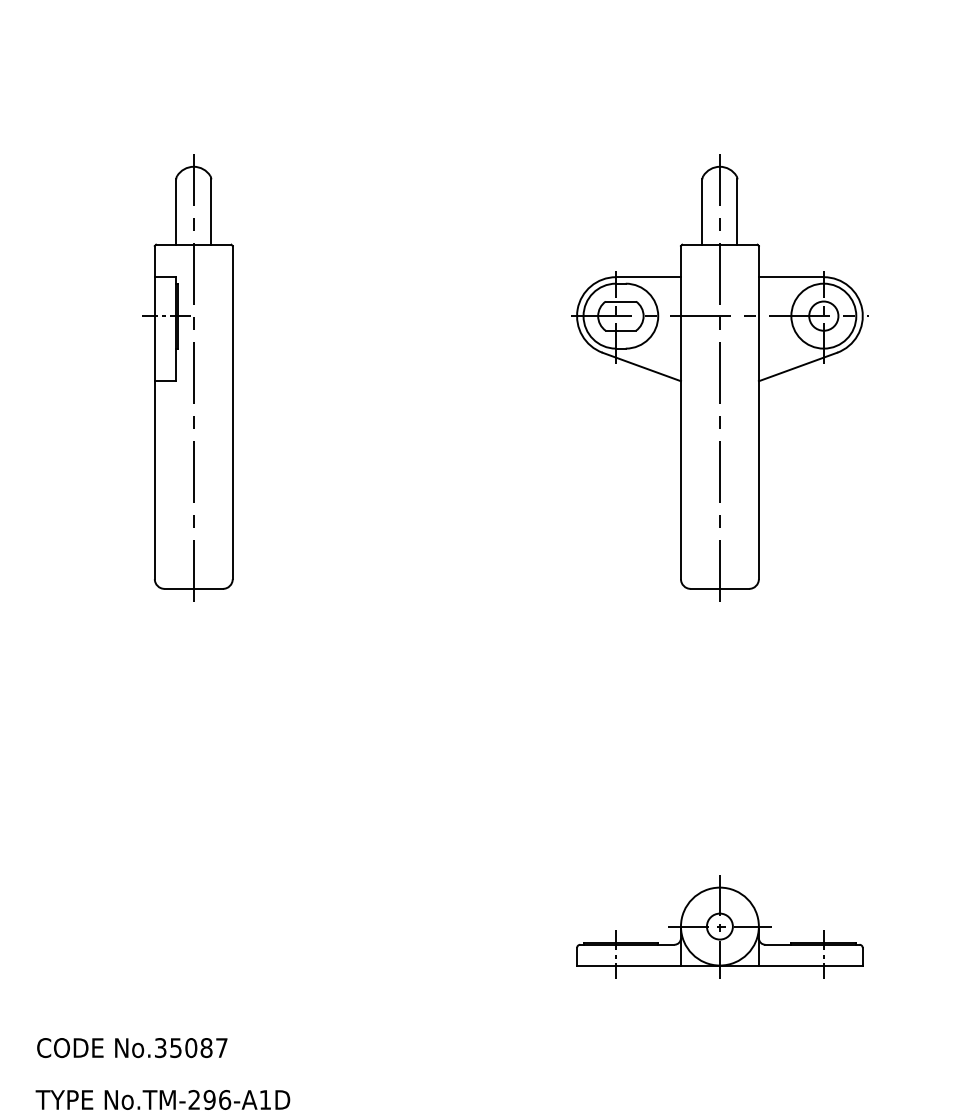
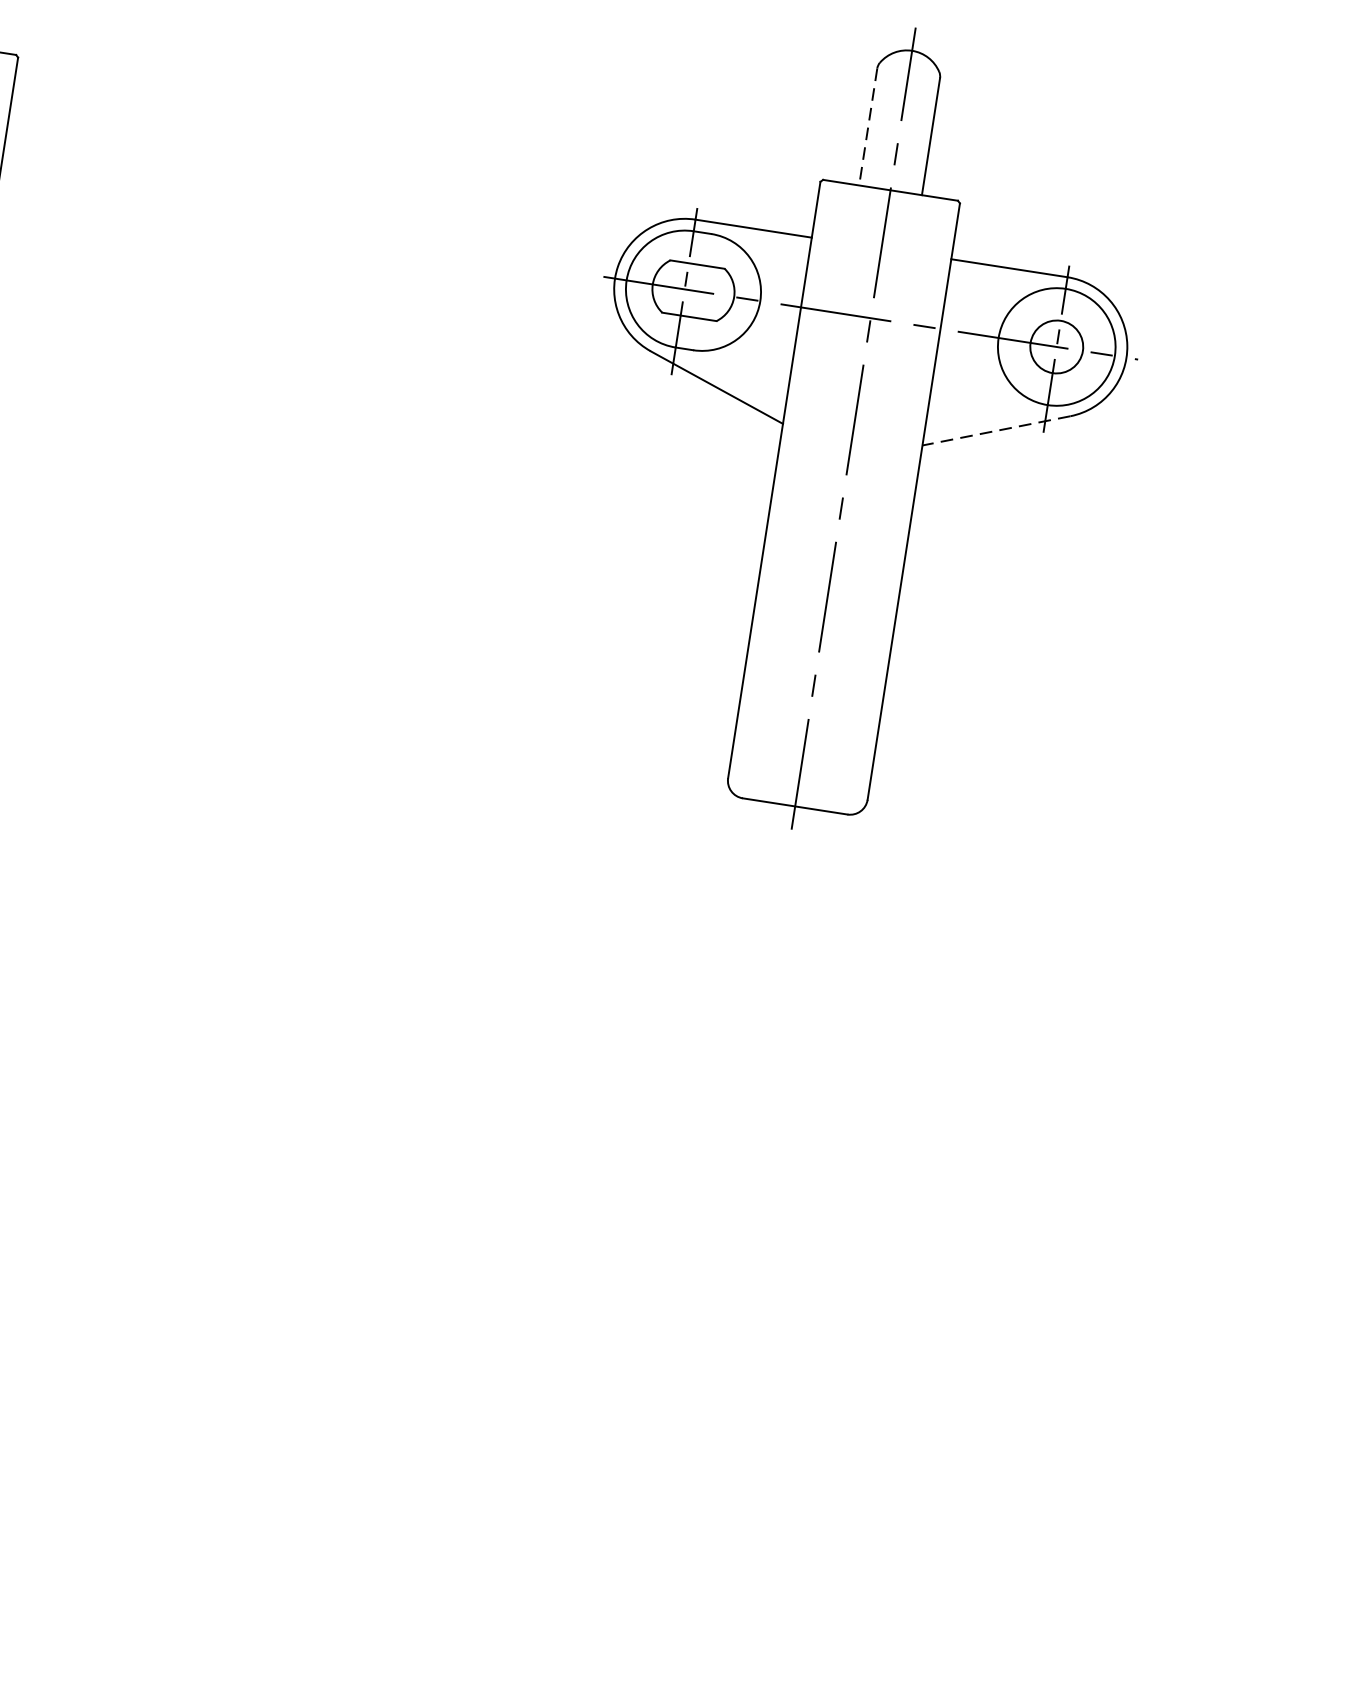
line: (702, 212) -> (868, 127), solid -> dashed
line: (798, 367) -> (997, 431), solid -> dashed
part: (719, 926) -> (700, 1410), removed

